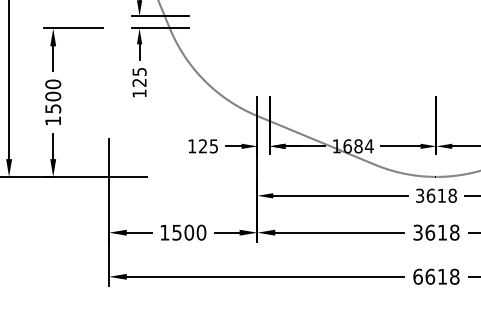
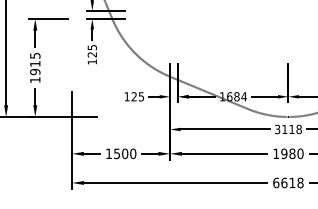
text: (53, 95) -> (35, 63), 1500 -> 1915
text: (430, 195) -> (284, 129), 3618 -> 3118
text: (436, 232) -> (288, 153), 3618 -> 1980

